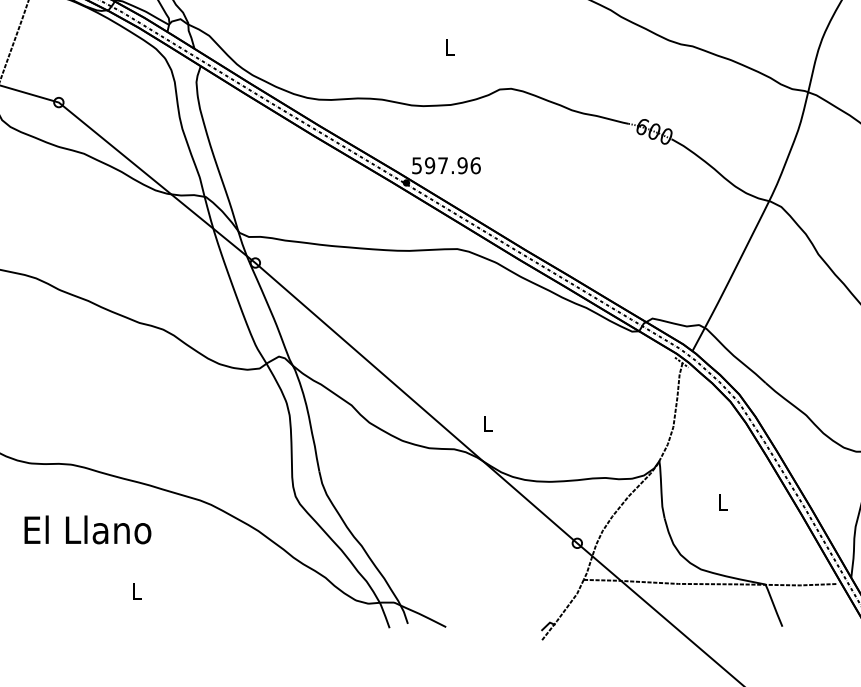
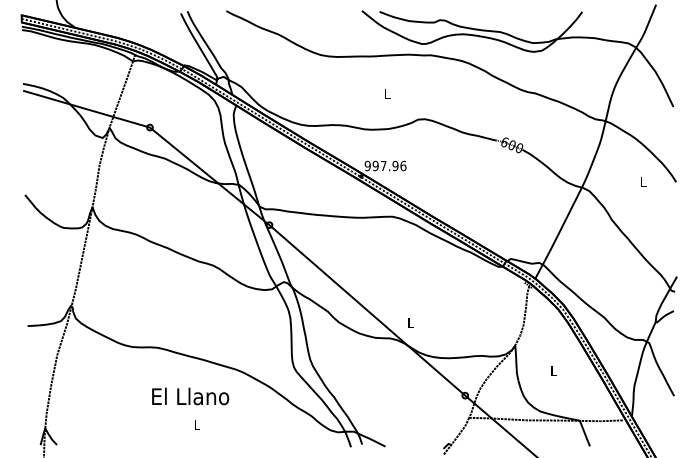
text: (416, 164) -> (367, 165), 597.96 -> 997.96
text: (87, 529) -> (190, 396), moved

